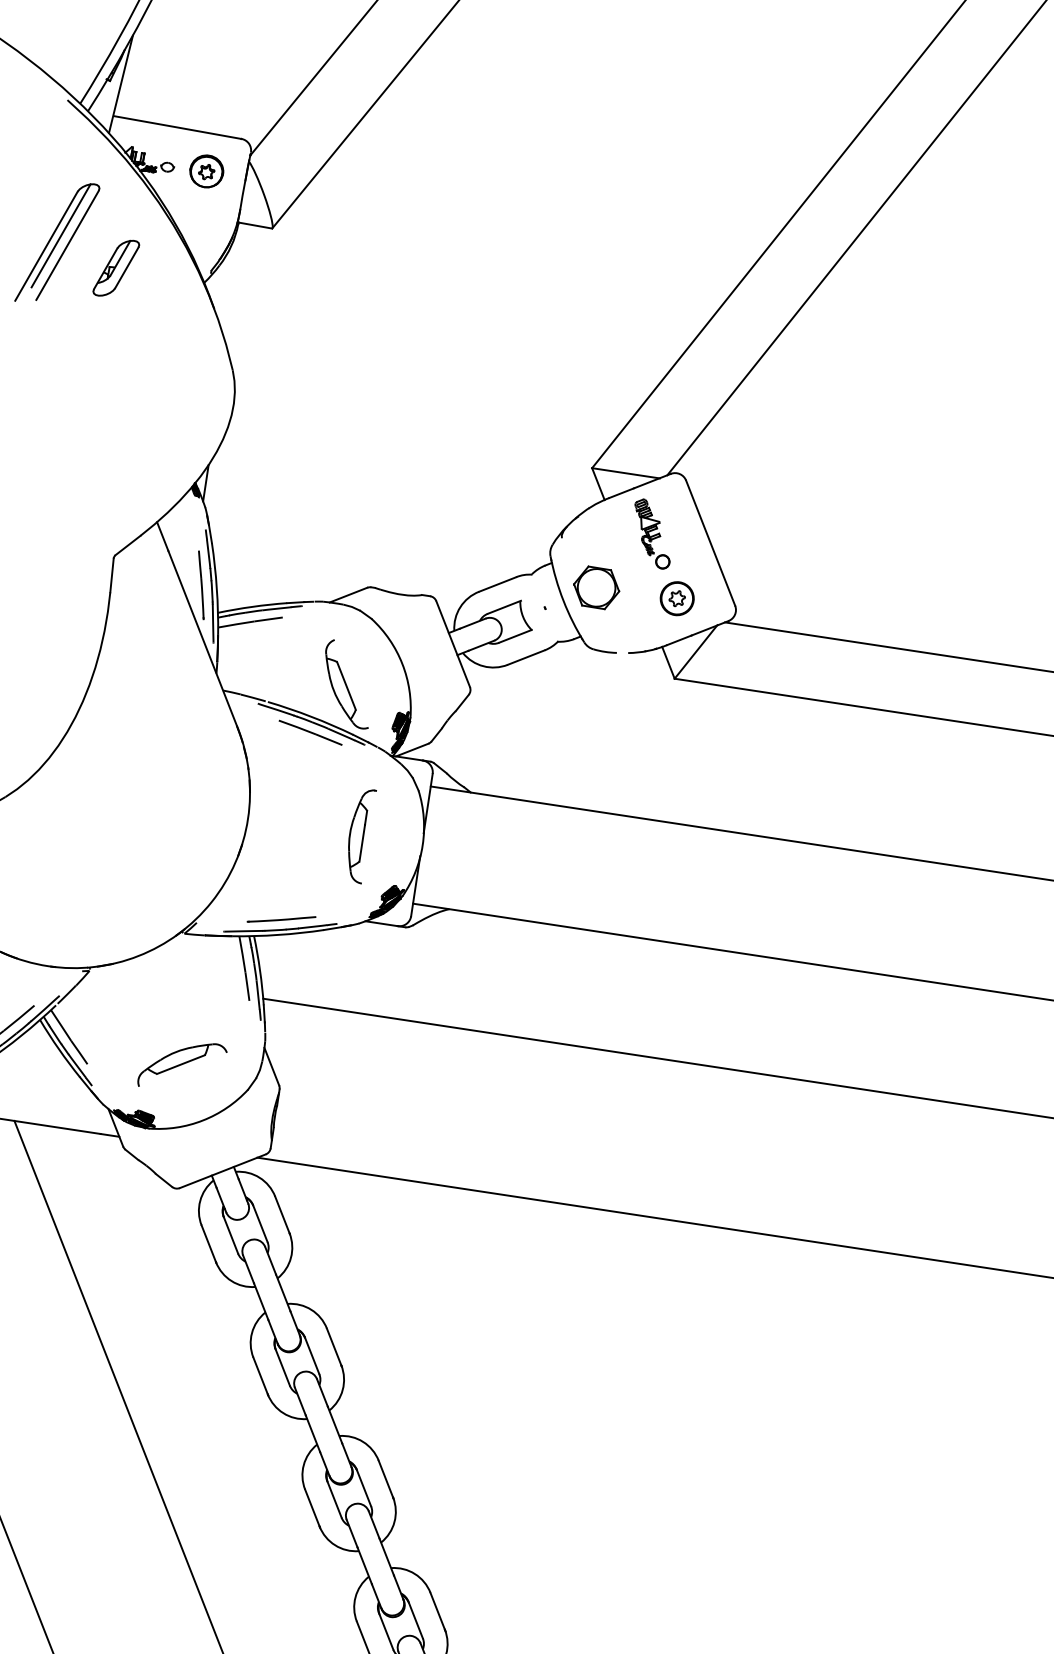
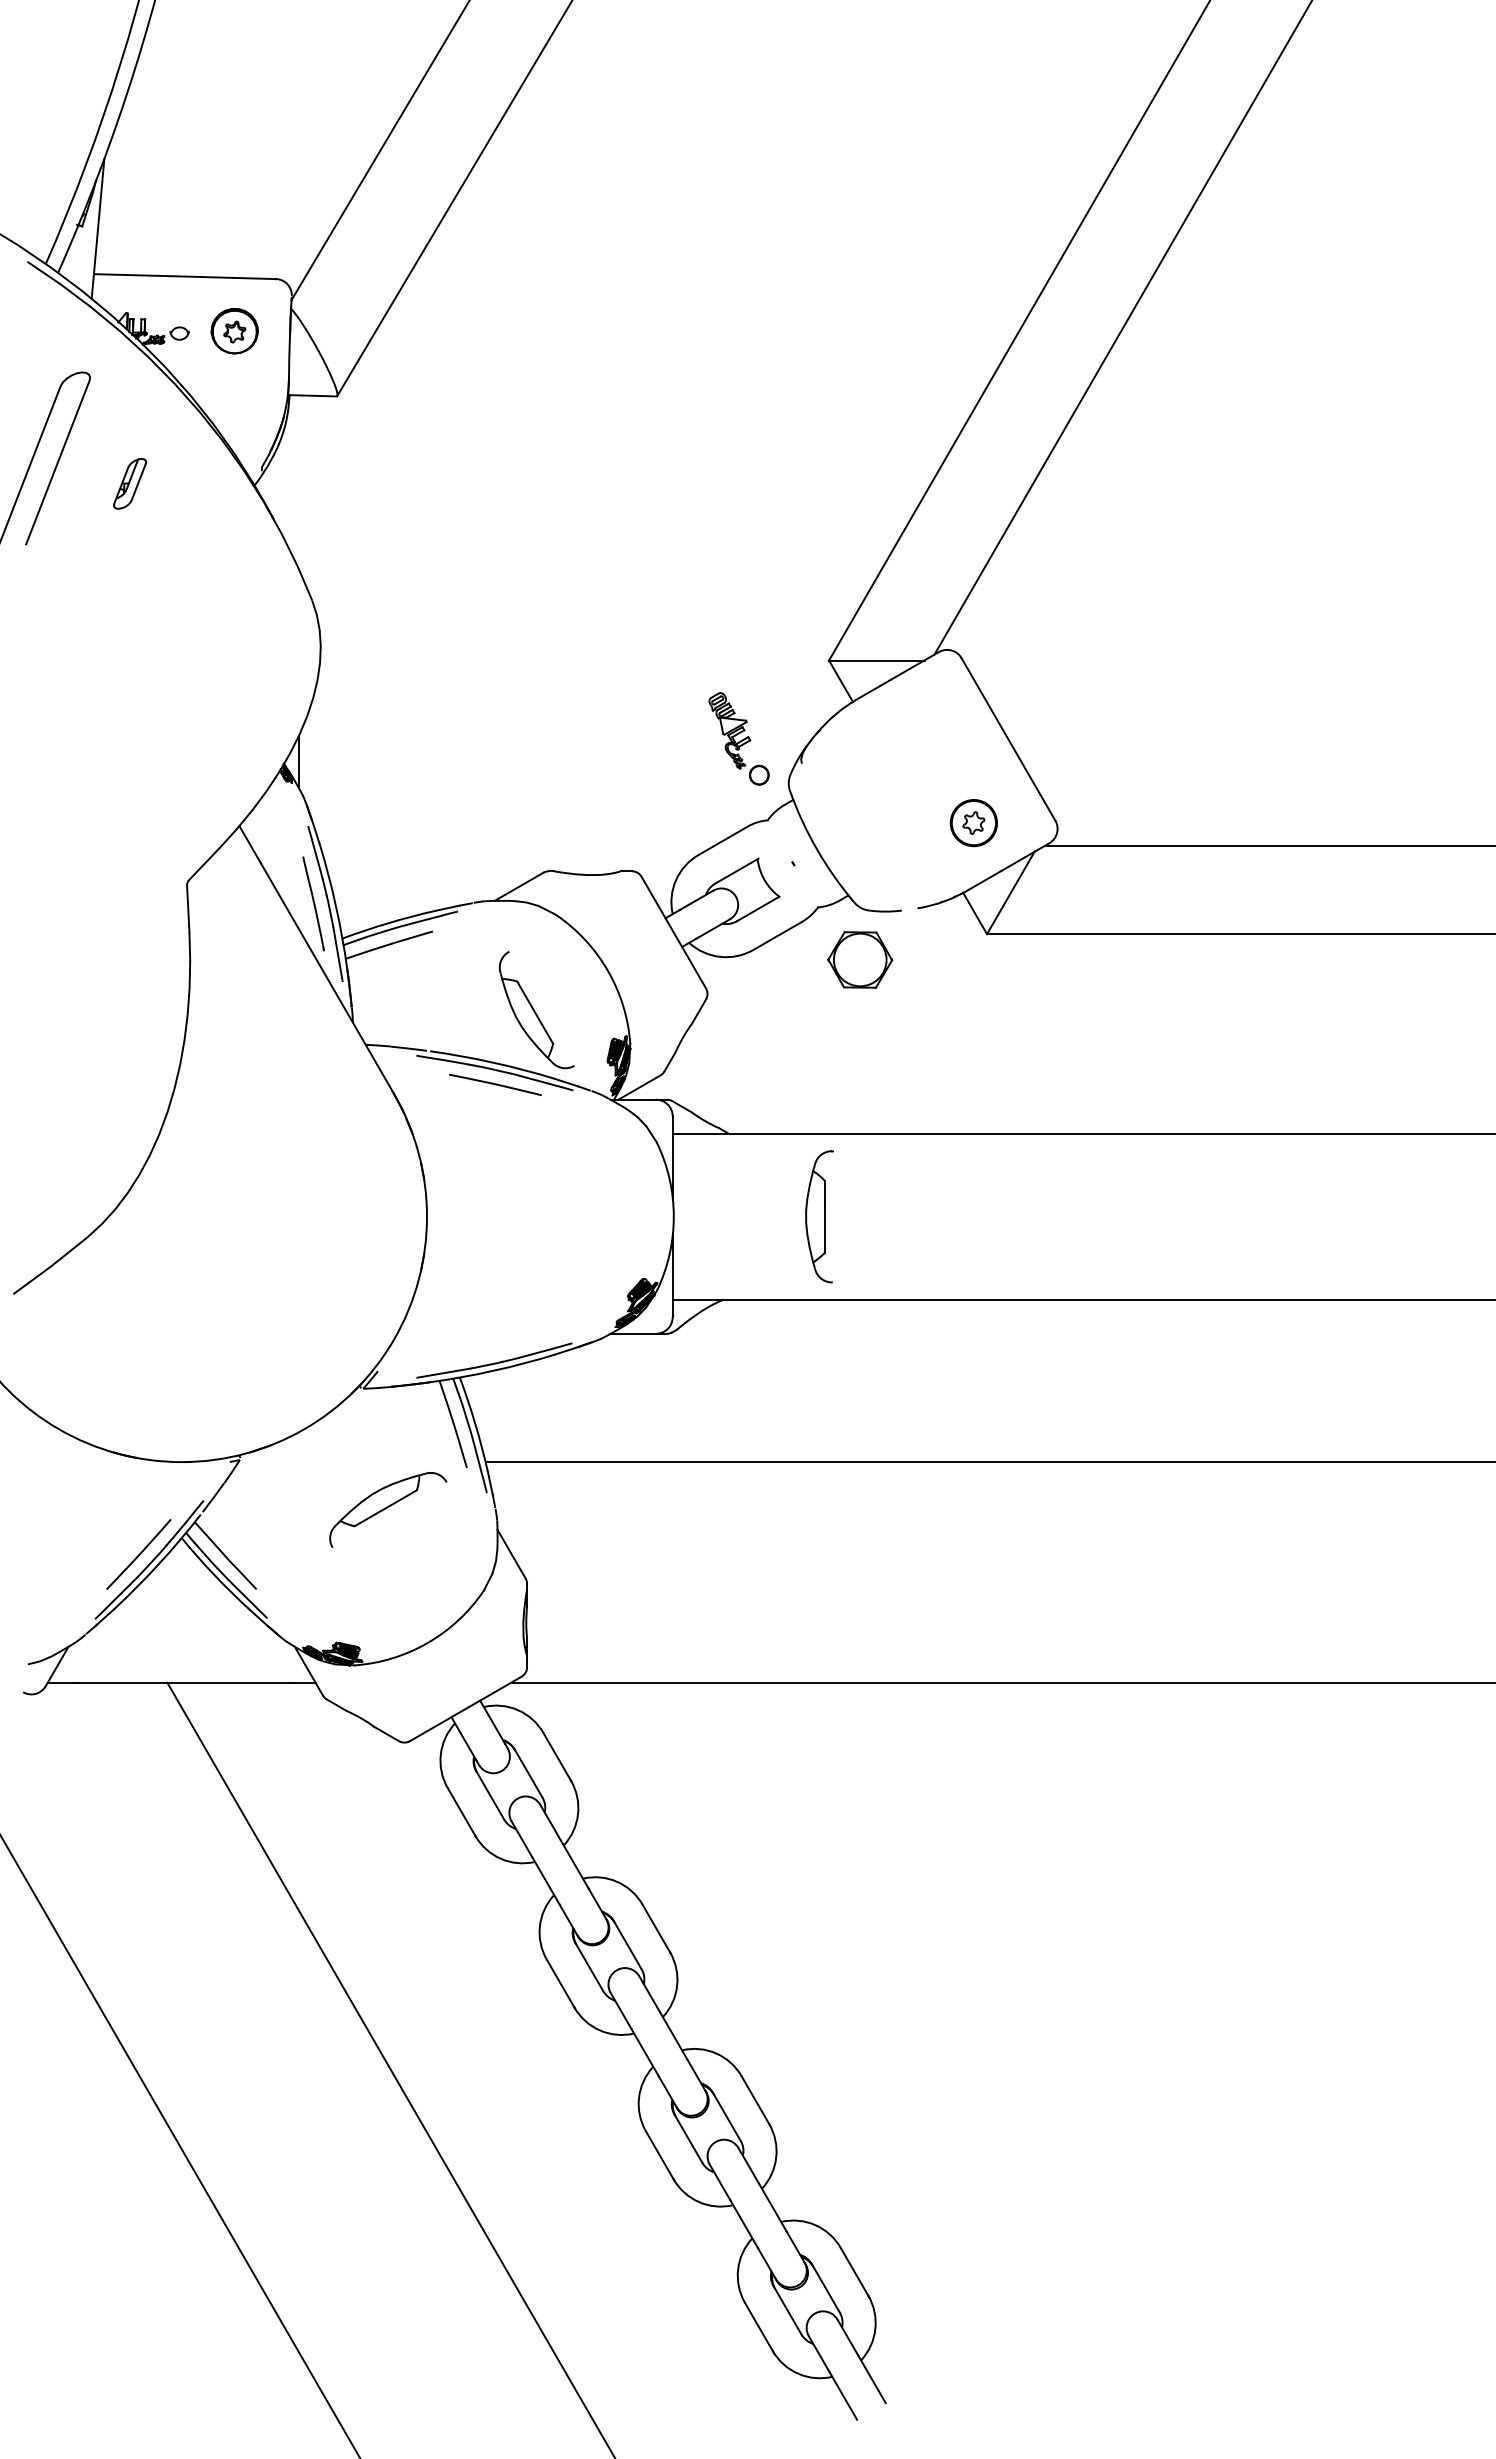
line: (60, 235) -> (46, 450), removed
part: (115, 267) -> (129, 483), size x0.6
part: (652, 533) -> (738, 738), moved
part: (596, 587) -> (860, 959), moved
part: (359, 835) -> (819, 1216), moved
line: (281, 919) -> (494, 1348), removed
part: (182, 1065) -> (388, 1509), moved

